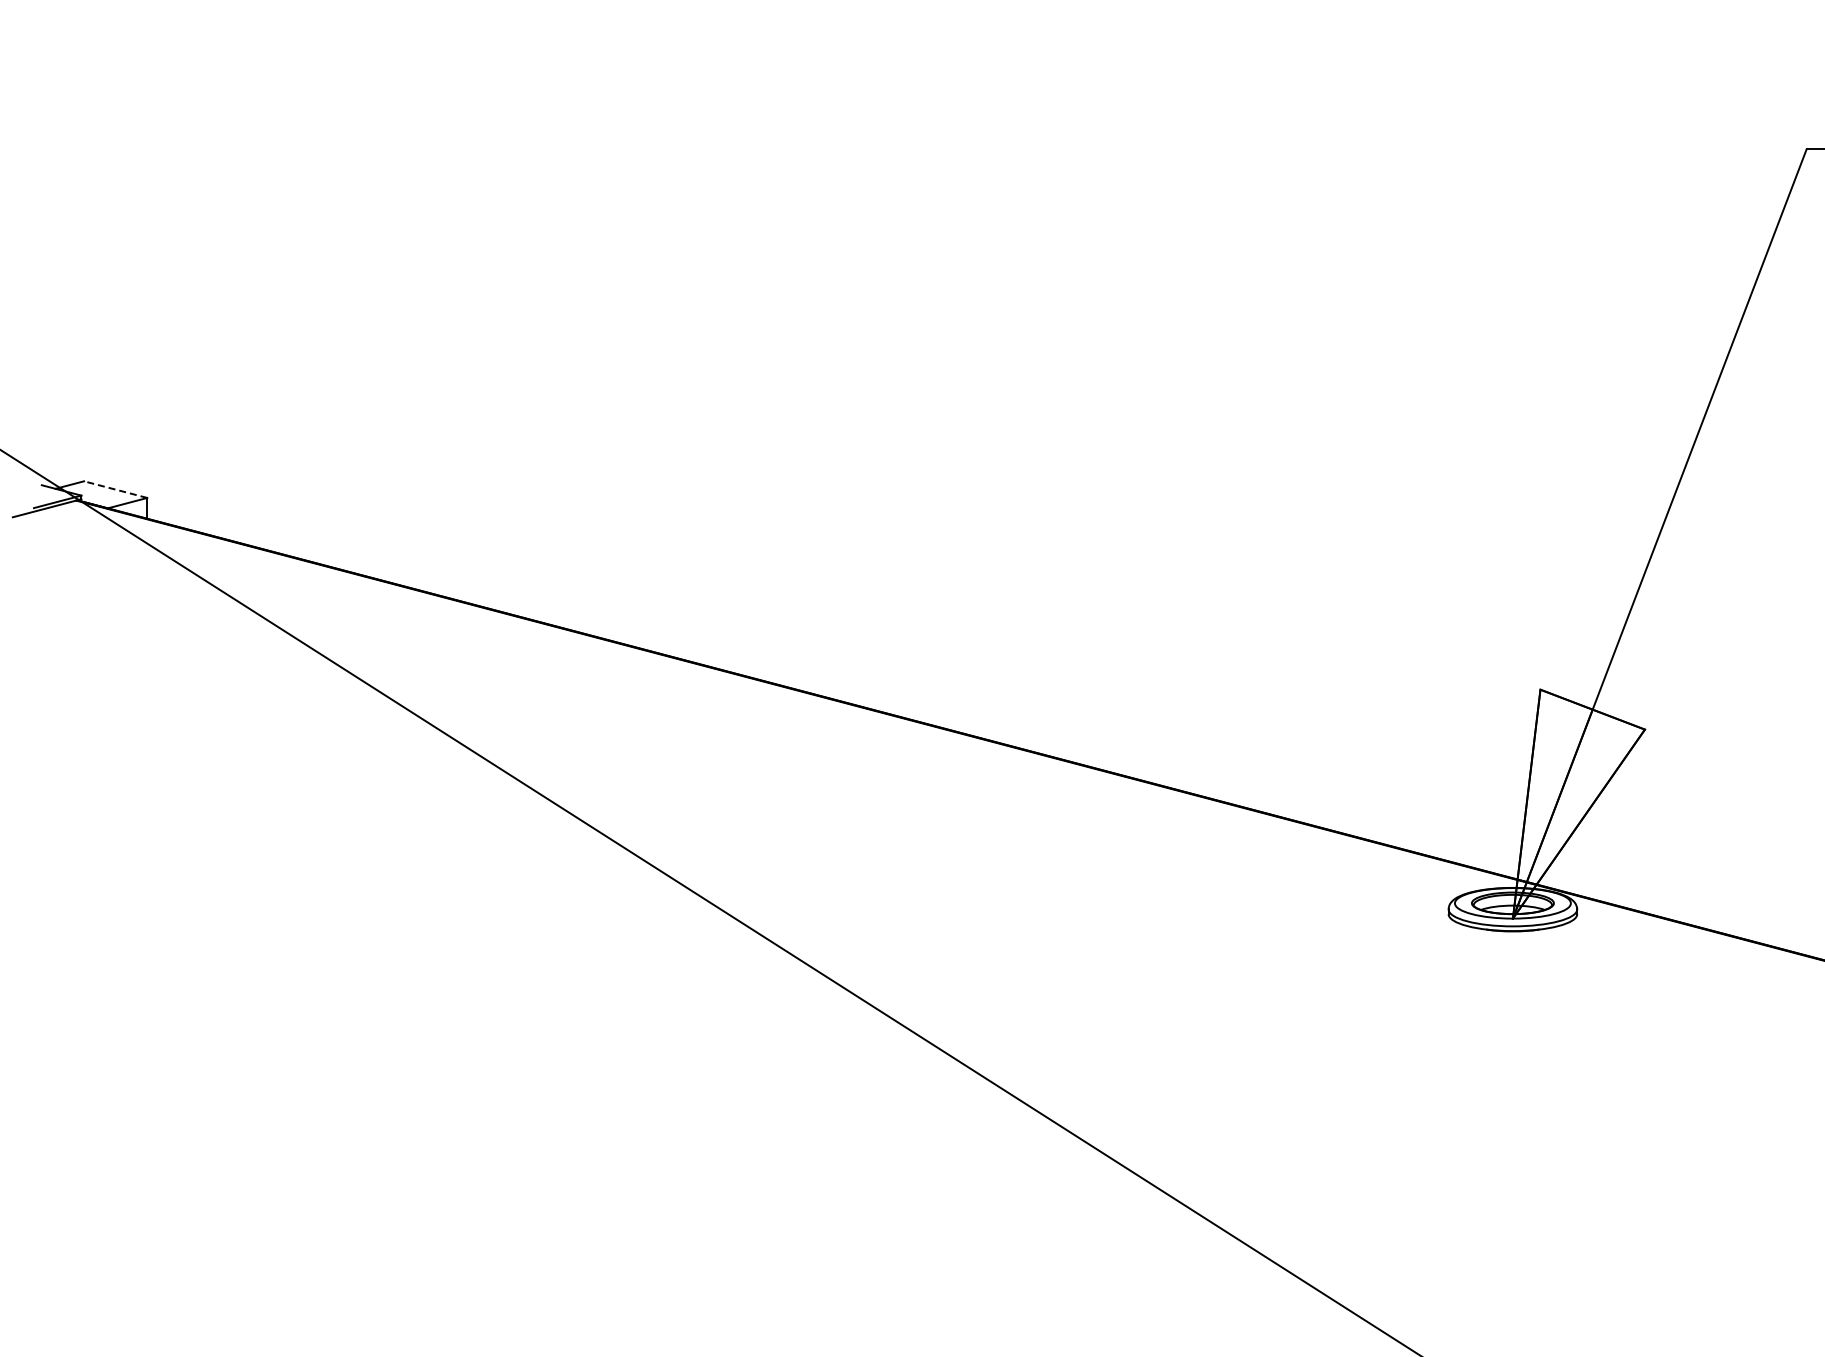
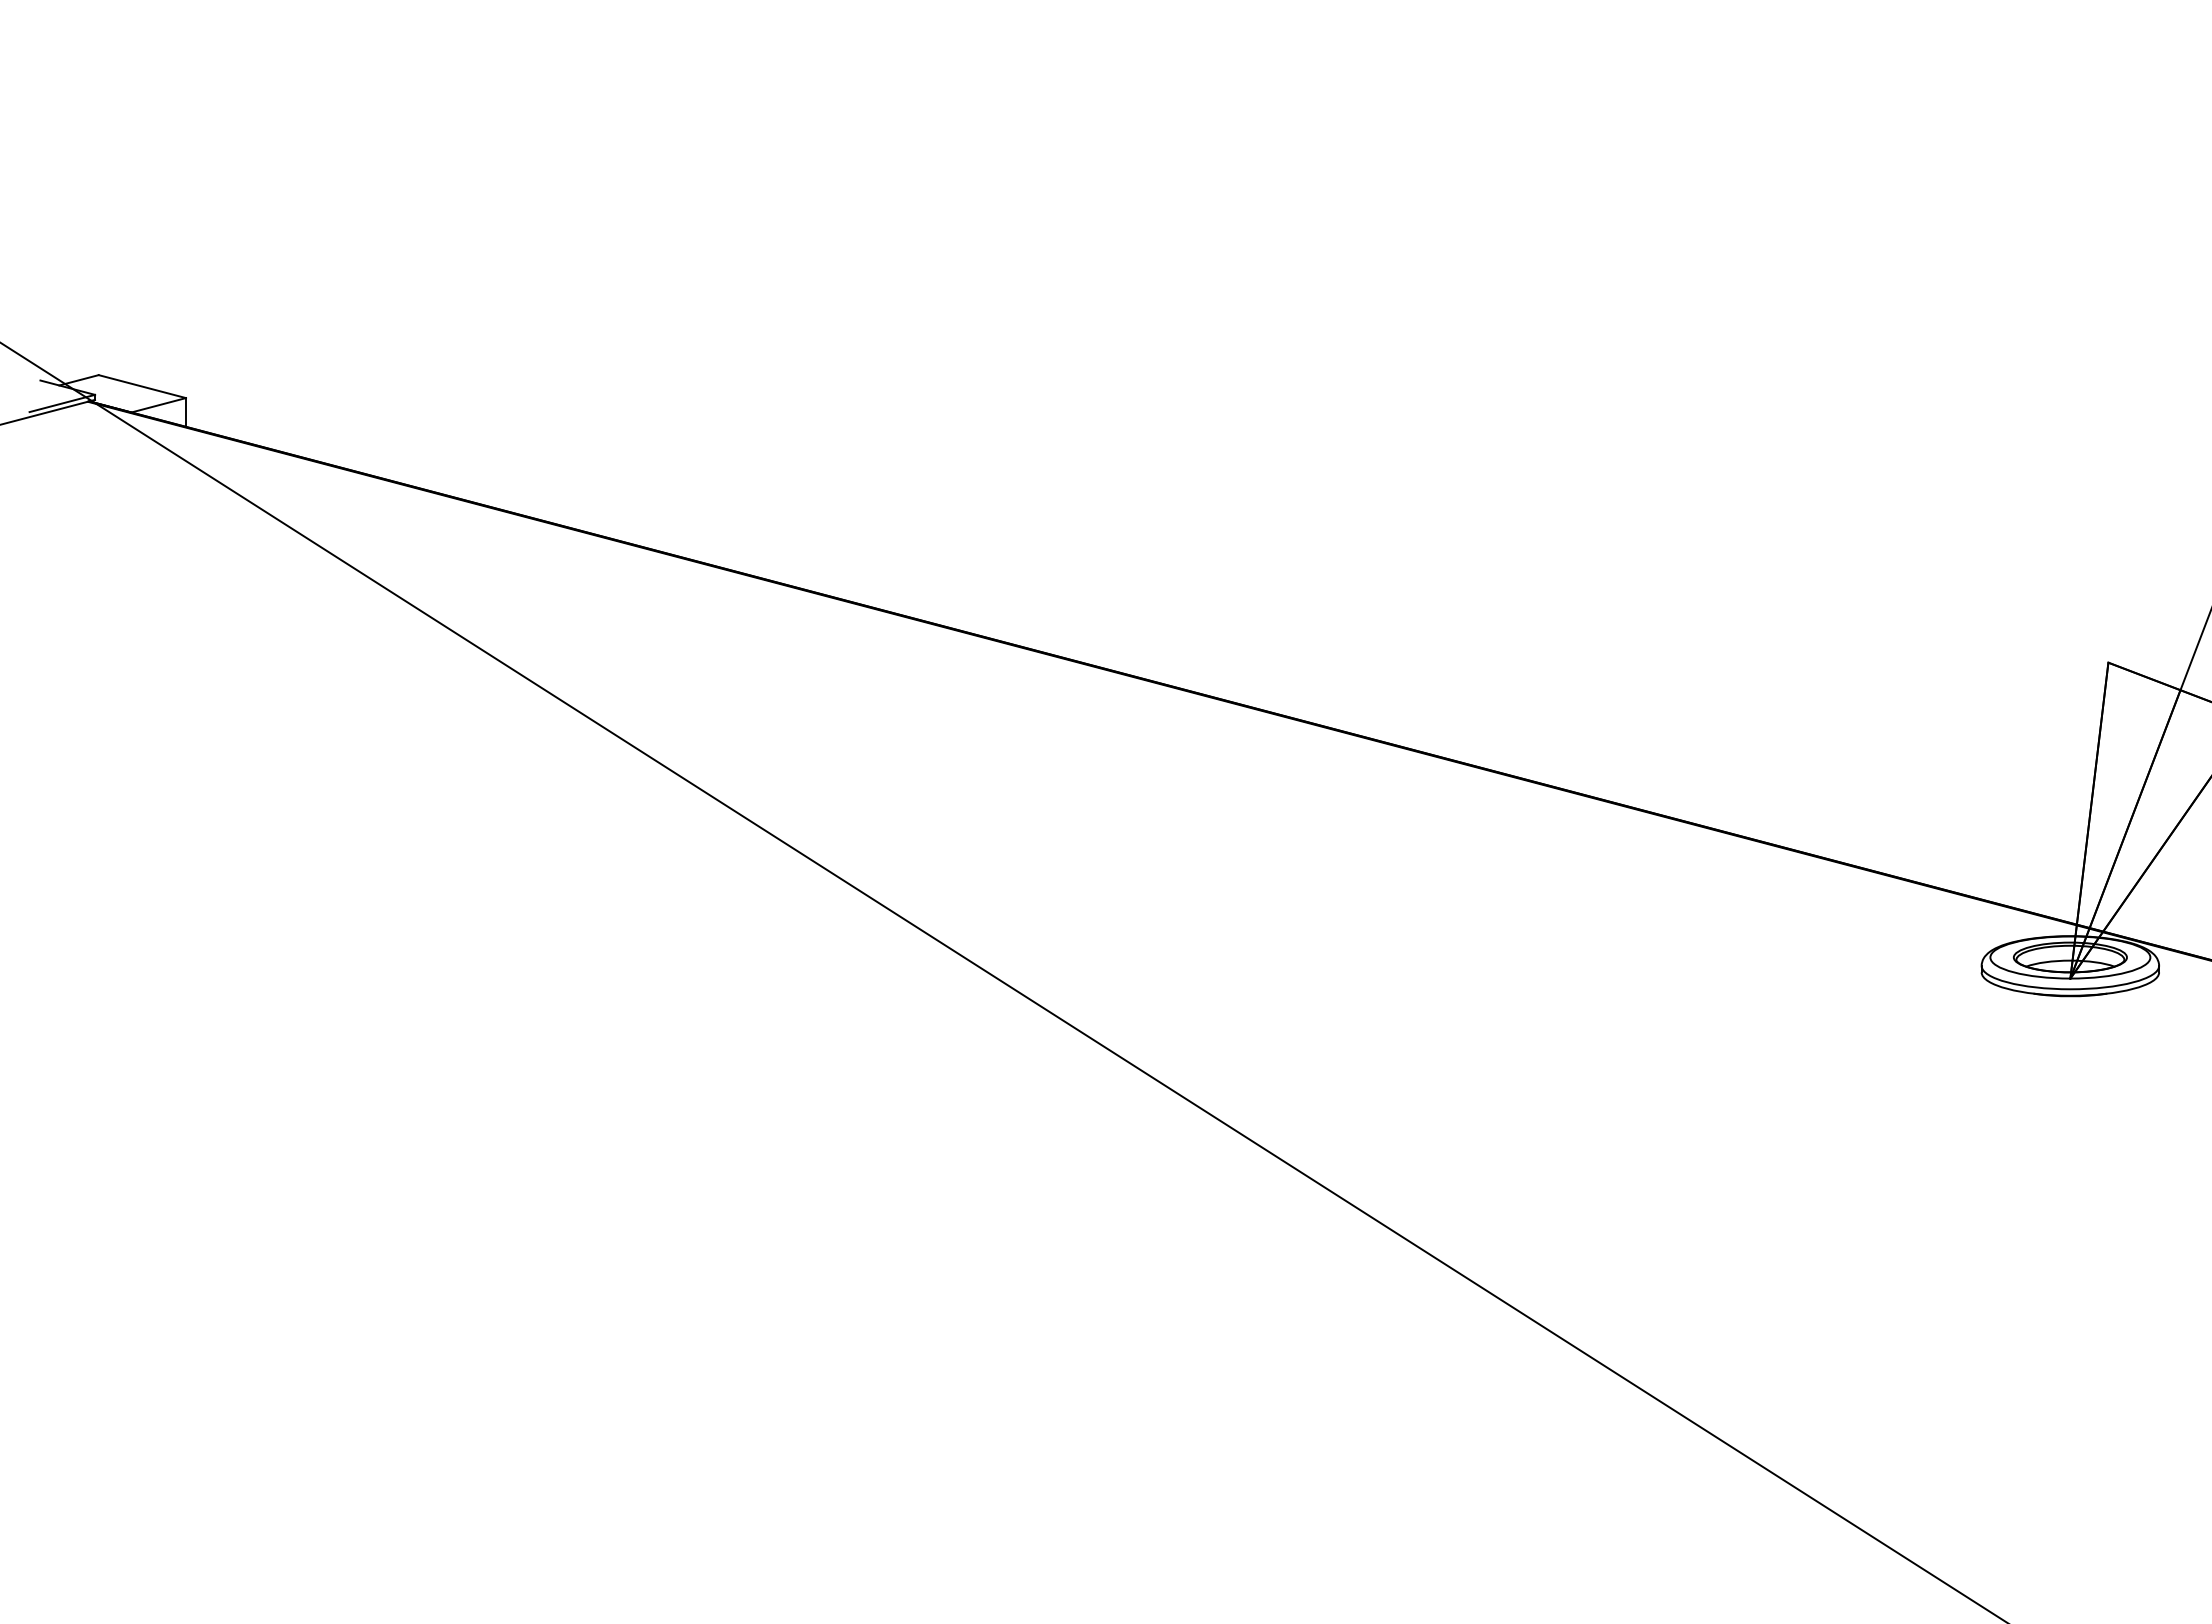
line: (115, 489) -> (142, 386), dashed -> solid

